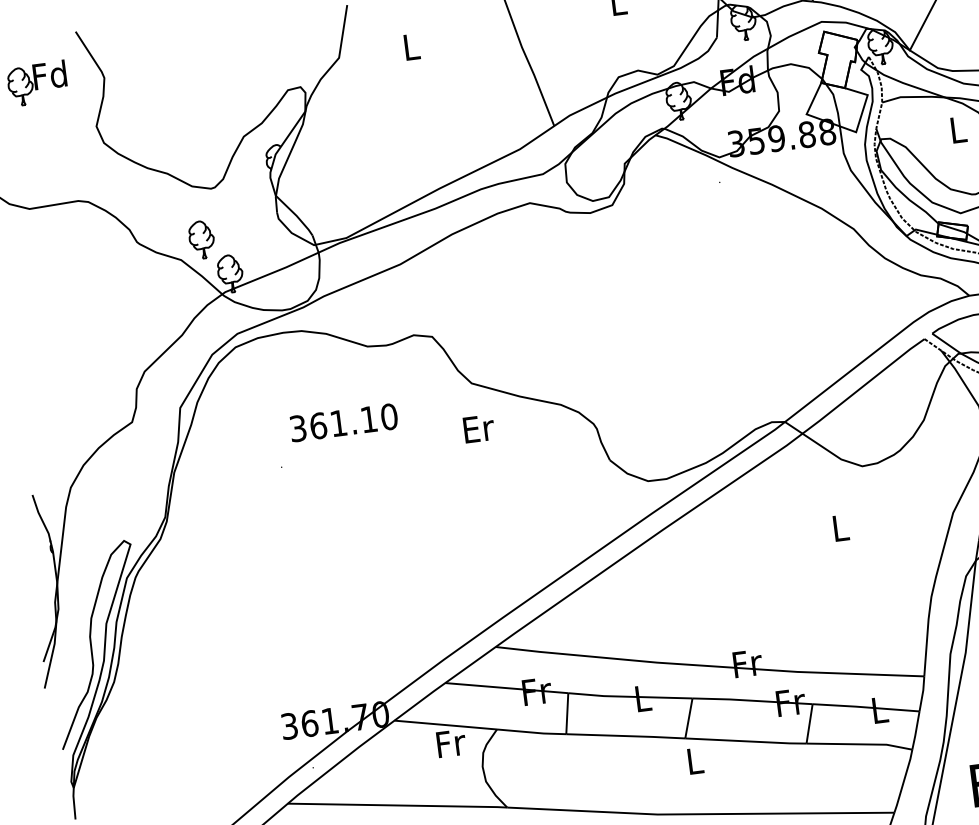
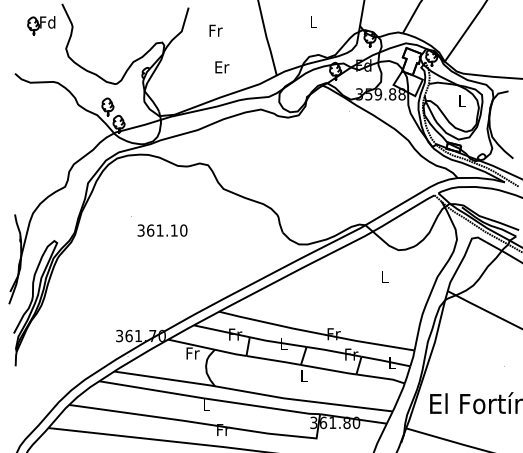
text: (410, 46) -> (215, 30), L -> Fr
text: (343, 422) -> (162, 230), moved
text: (479, 429) -> (222, 67), moved

